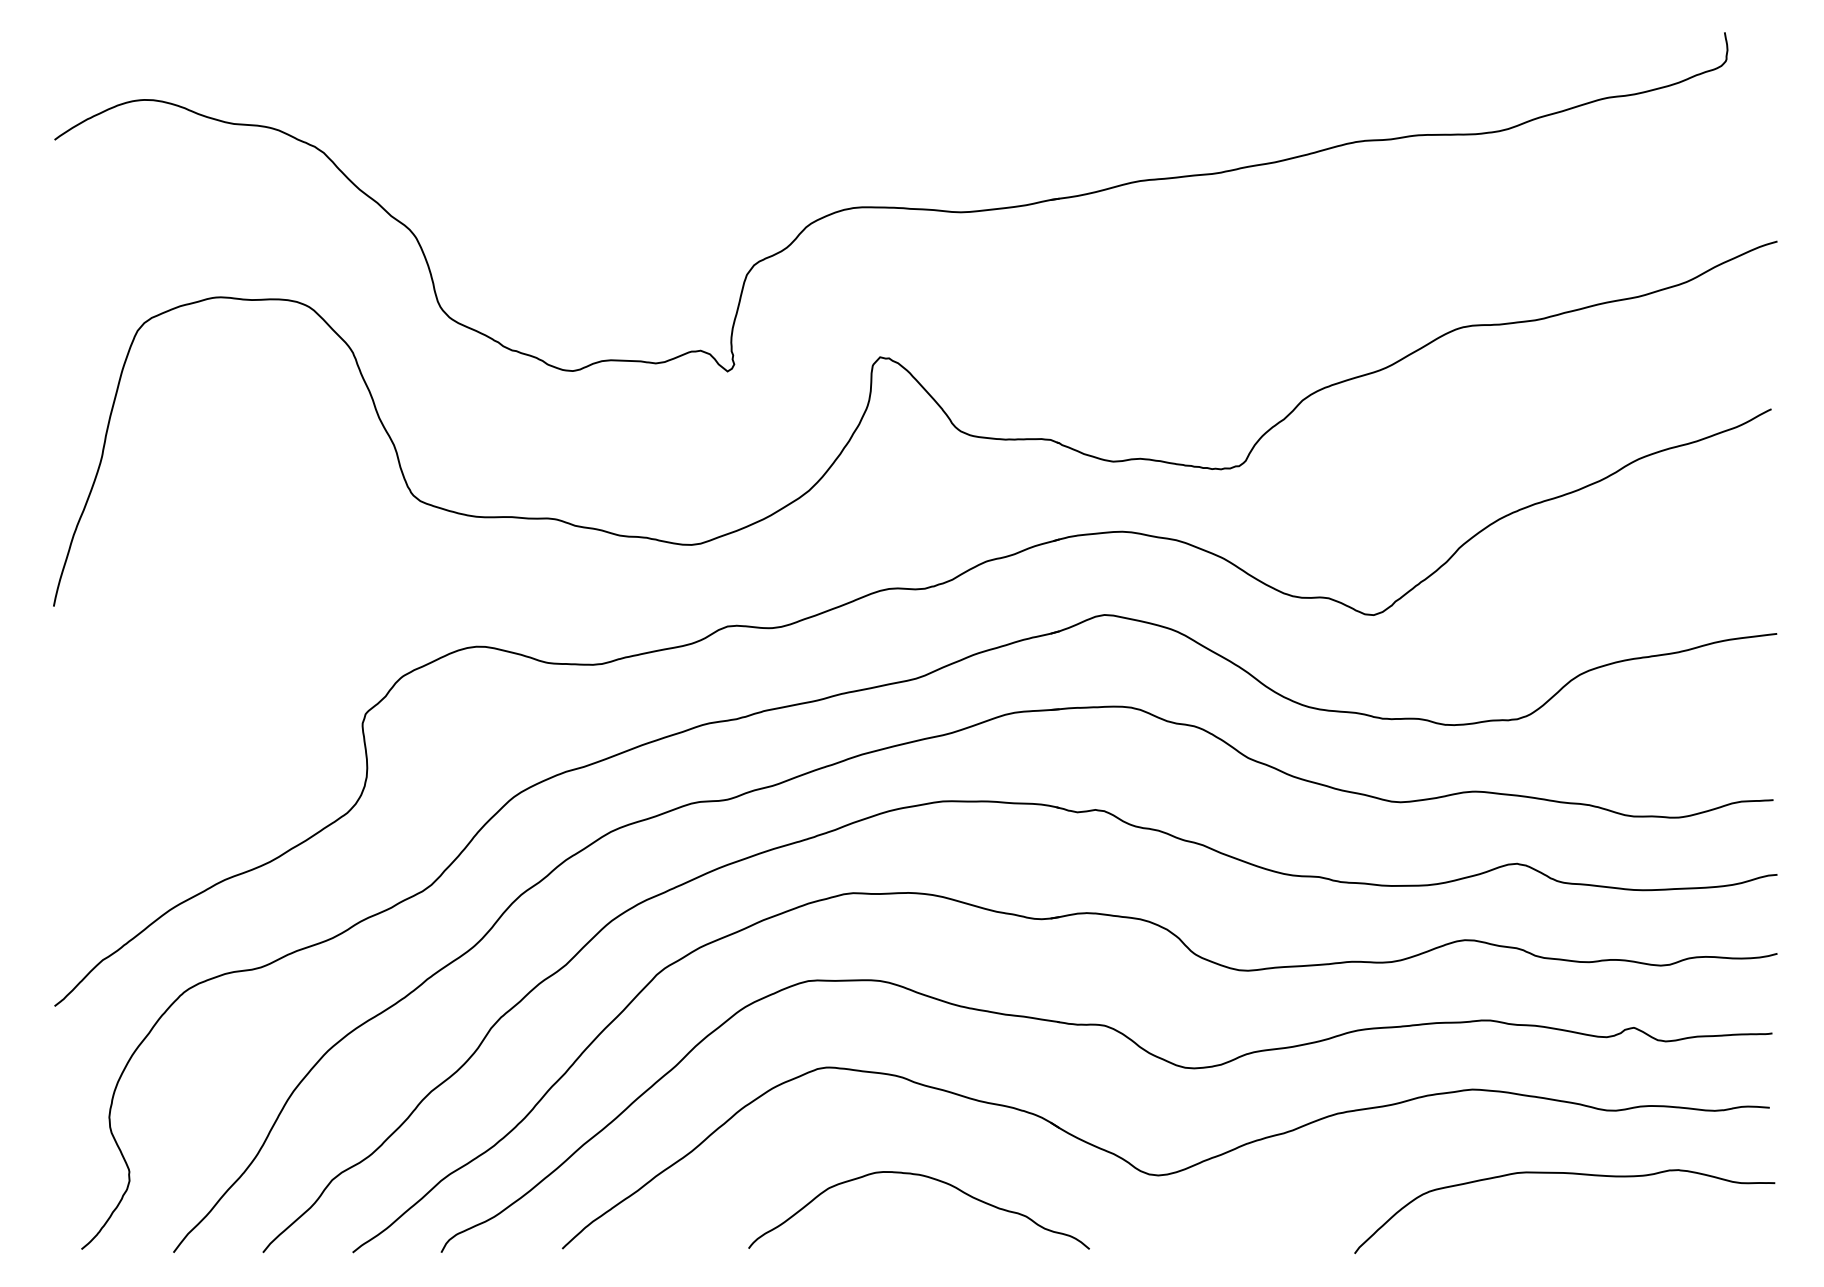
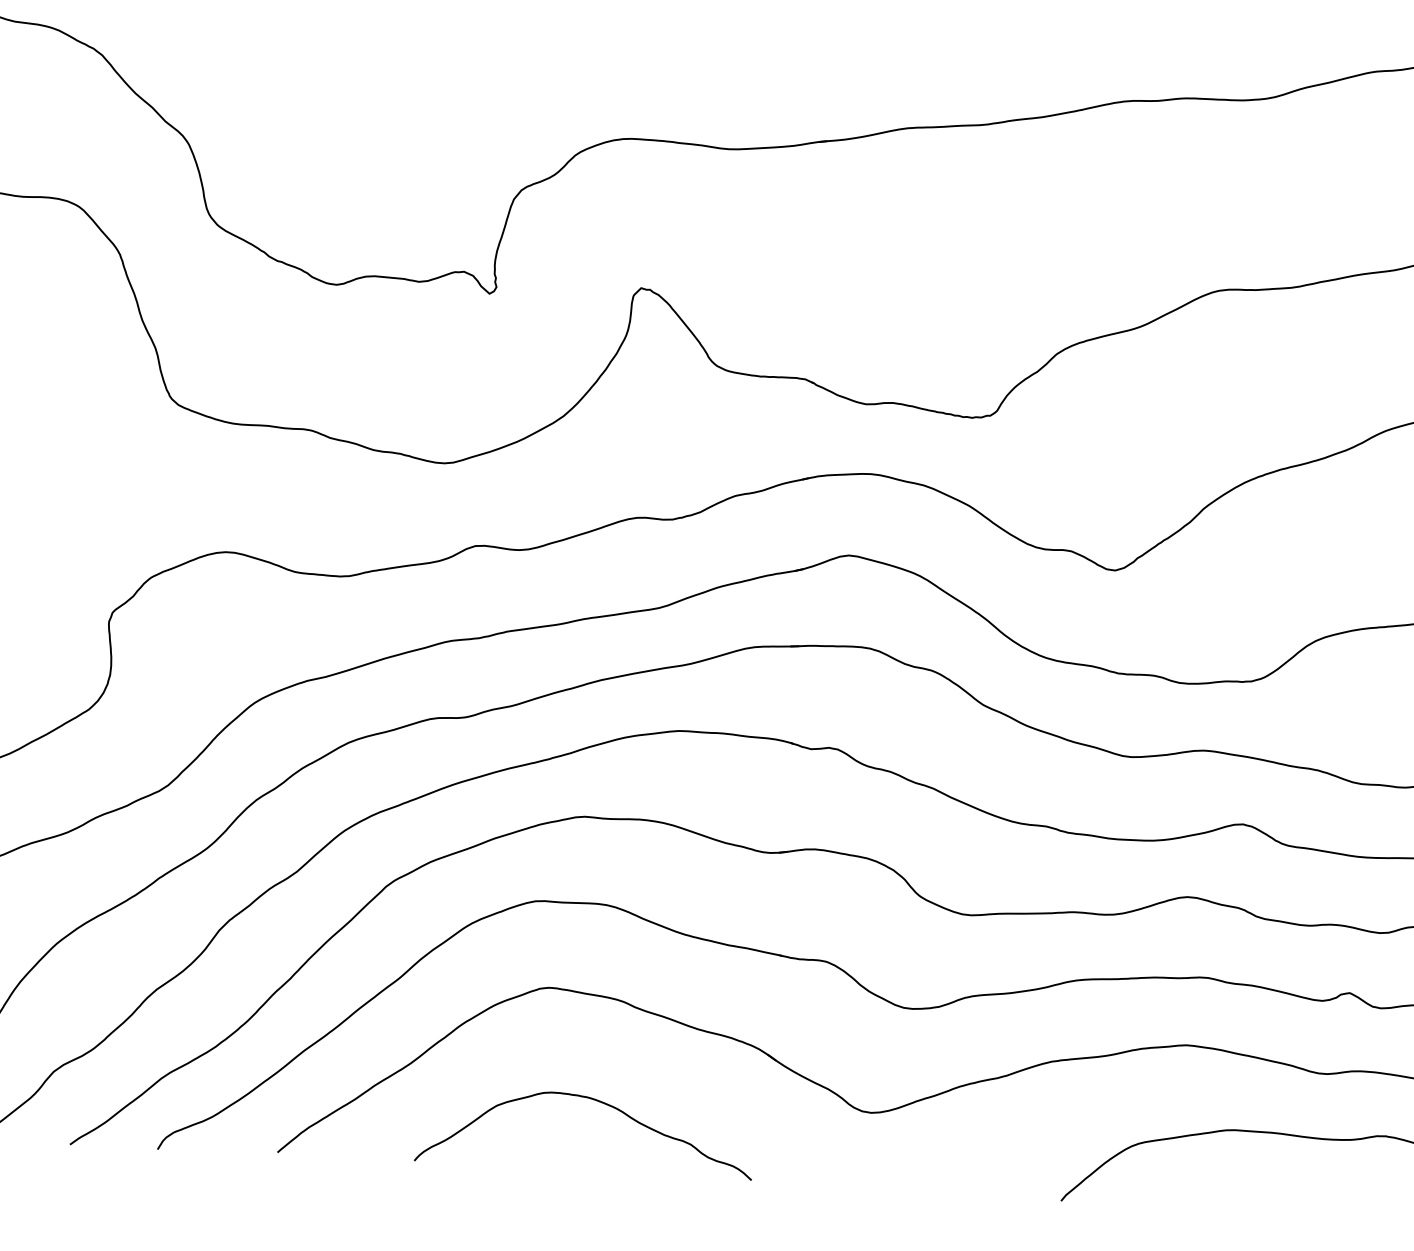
curve: (925, 1177) -> (593, 1100), moved

